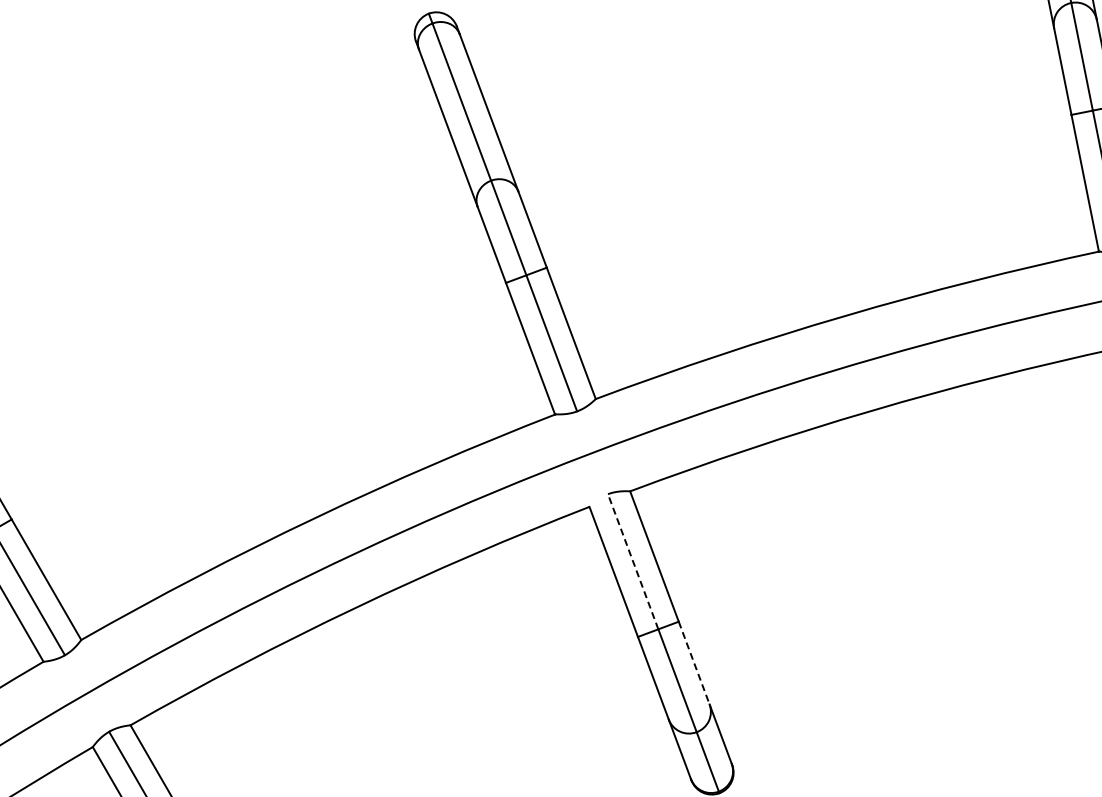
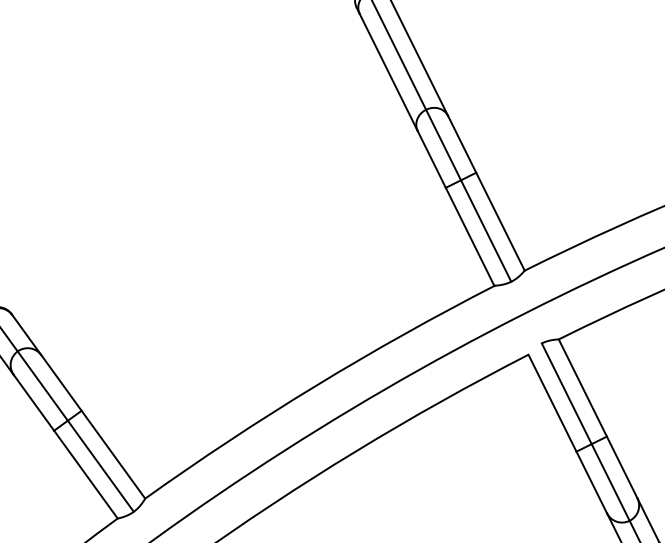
line: (633, 561) -> (566, 393), dashed -> solid
line: (694, 663) -> (622, 467), dashed -> solid

